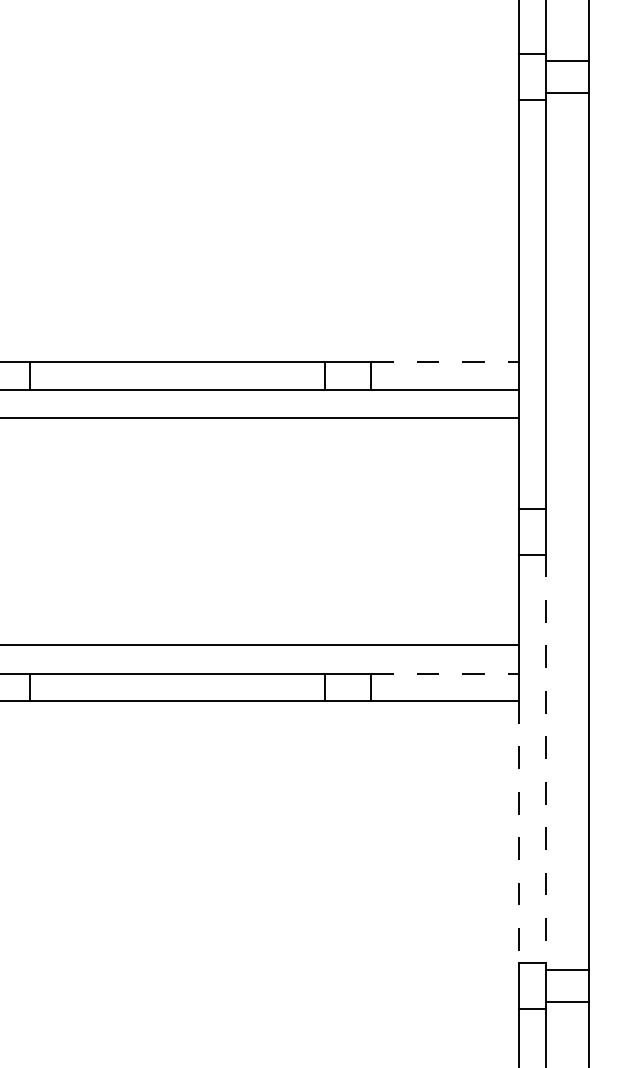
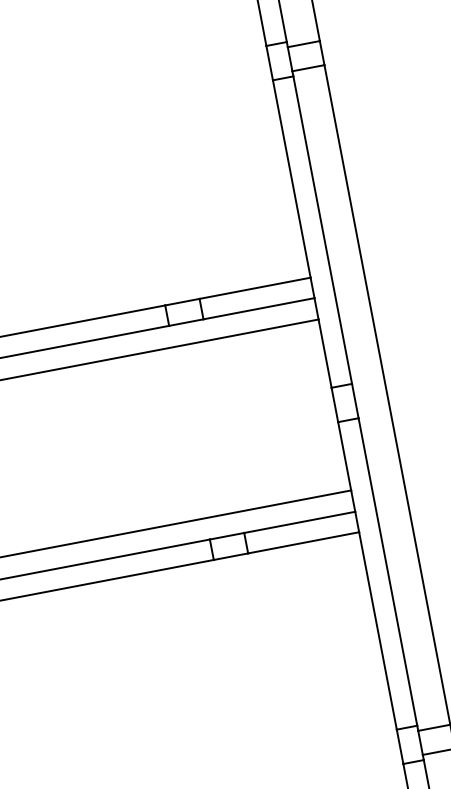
line: (444, 362) -> (254, 288), dashed -> solid
line: (444, 673) -> (299, 522), dashed -> solid
line: (545, 759) -> (387, 572), dashed -> solid
line: (518, 832) -> (377, 631), dashed -> solid

